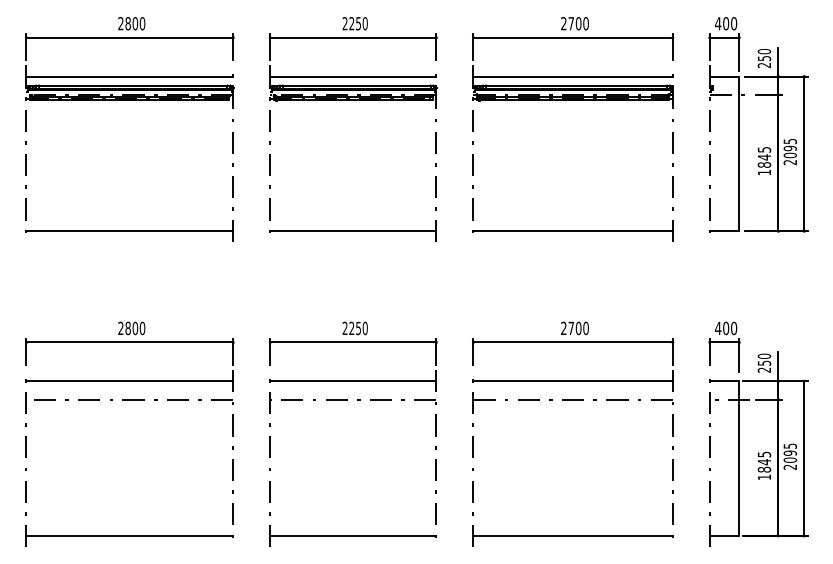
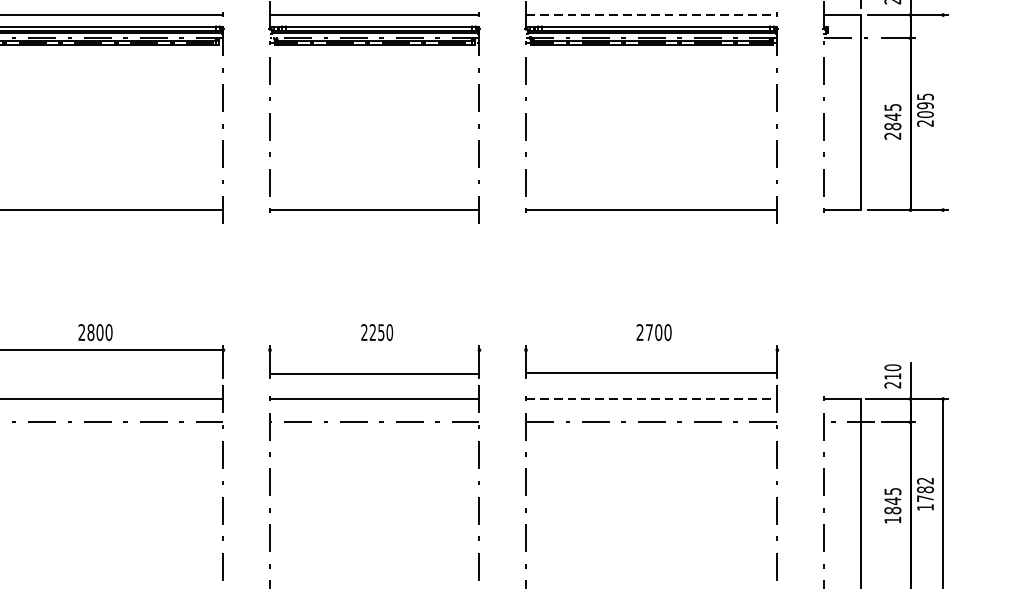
line: (573, 76) -> (652, 15), solid -> dashed
line: (804, 153) -> (943, 112), removed
text: (763, 172) -> (891, 136), 1845 -> 2845
line: (353, 342) -> (374, 374), moved
line: (572, 342) -> (650, 372), moved
part: (724, 346) -> (842, 355), removed
text: (764, 362) -> (892, 375), 250 -> 210
line: (573, 381) -> (652, 399), solid -> dashed
text: (790, 456) -> (925, 493), 2095 -> 1782

